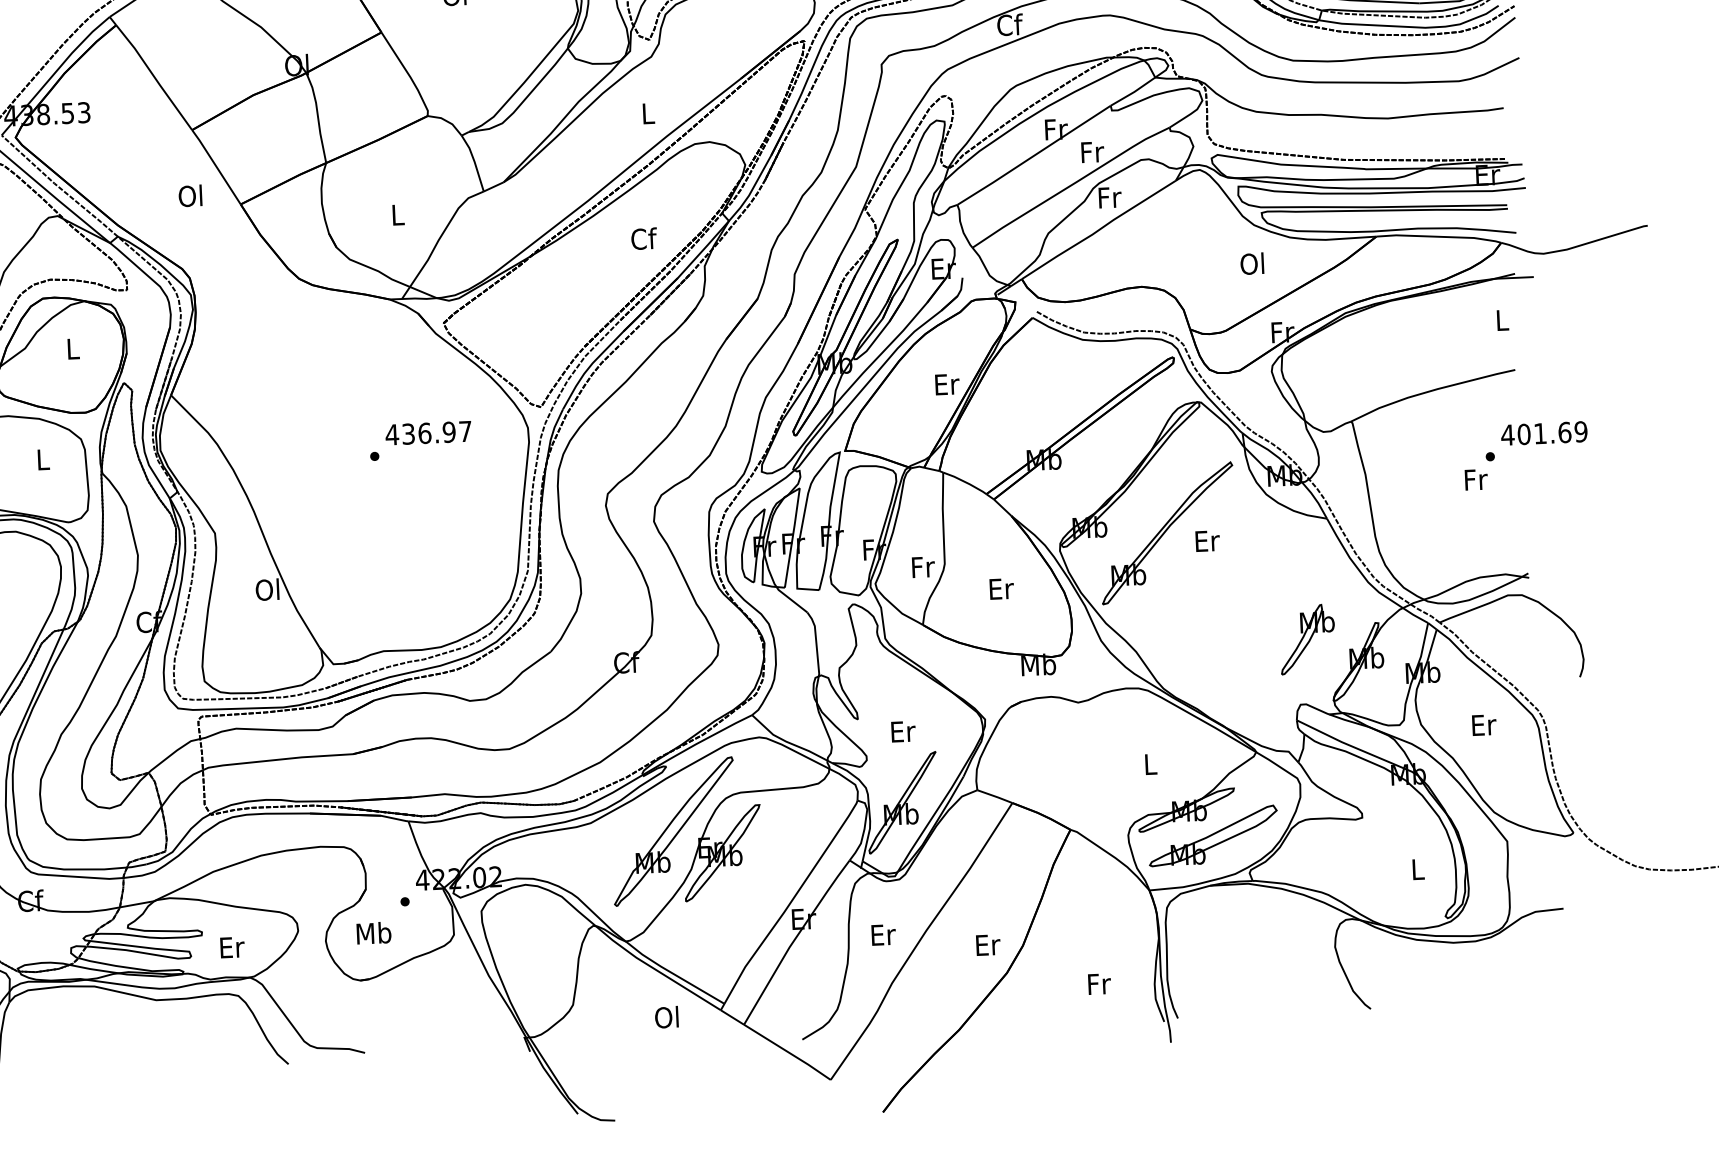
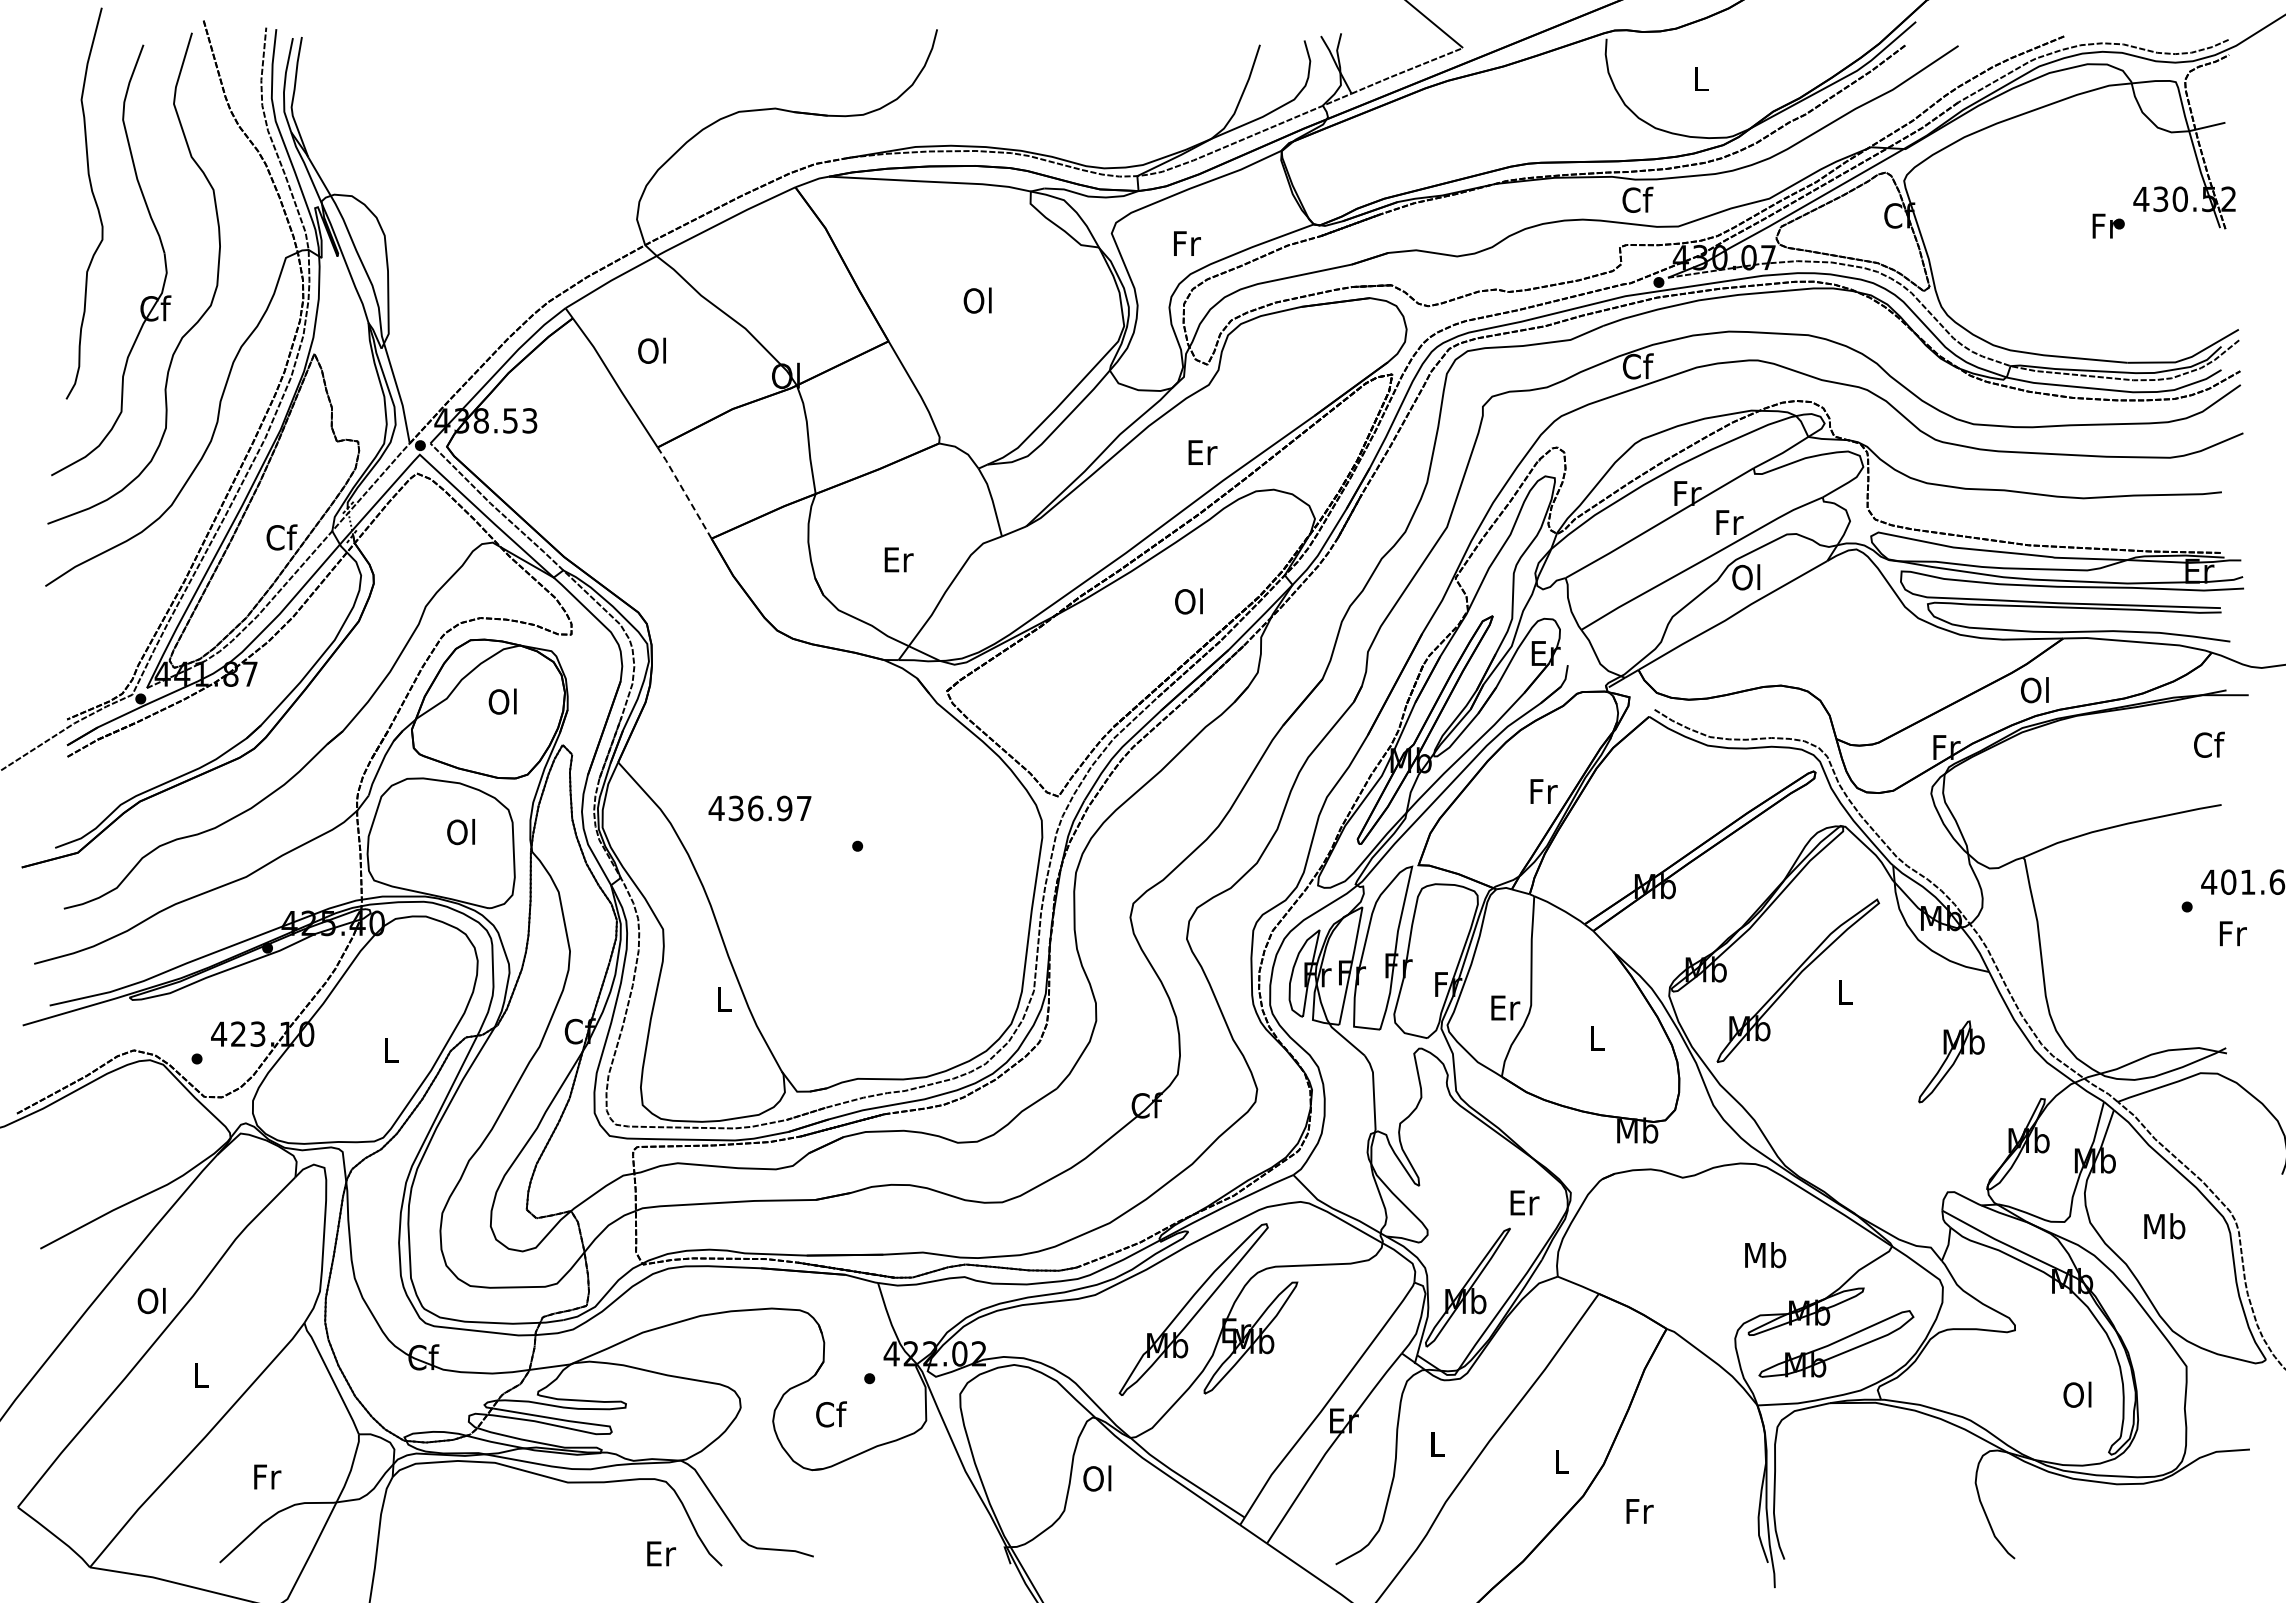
text: (648, 113) -> (1202, 452), L -> Er
line: (216, 166) -> (684, 492), solid -> dashed
text: (189, 195) -> (651, 350), moved
text: (1108, 197) -> (1746, 577), Fr -> Ol
text: (398, 214) -> (898, 559), L -> Er
text: (644, 238) -> (1190, 601), Cf -> Ol
text: (1251, 264) -> (2034, 690), moved
text: (1502, 319) -> (2209, 744), L -> Cf
text: (71, 348) -> (502, 701), L -> Ol
text: (946, 384) -> (1543, 791), Er -> Fr
text: (428, 433) -> (759, 808), moved
text: (41, 460) -> (460, 832), L -> Ol
text: (1476, 479) -> (2233, 933), moved
text: (1207, 541) -> (1845, 992), Er -> L
text: (923, 566) -> (1505, 1007), Fr -> Er
text: (1001, 588) -> (1597, 1037), Er -> L
text: (267, 589) -> (722, 999), Ol -> L
part: (1307, 639) -> (1951, 1061), moved
text: (1483, 725) -> (2164, 1226), Er -> Mb
text: (903, 731) -> (1524, 1202), moved
text: (1150, 764) -> (1765, 1255), L -> Mb
text: (1417, 869) -> (2077, 1394), L -> Ol
text: (373, 933) -> (830, 1414), Mb -> Cf
text: (883, 934) -> (1438, 1443), Er -> L
text: (988, 944) -> (1562, 1461), Er -> L
text: (232, 947) -> (661, 1553), moved
text: (1099, 984) -> (1639, 1511), moved
text: (666, 1017) -> (1097, 1478), moved

